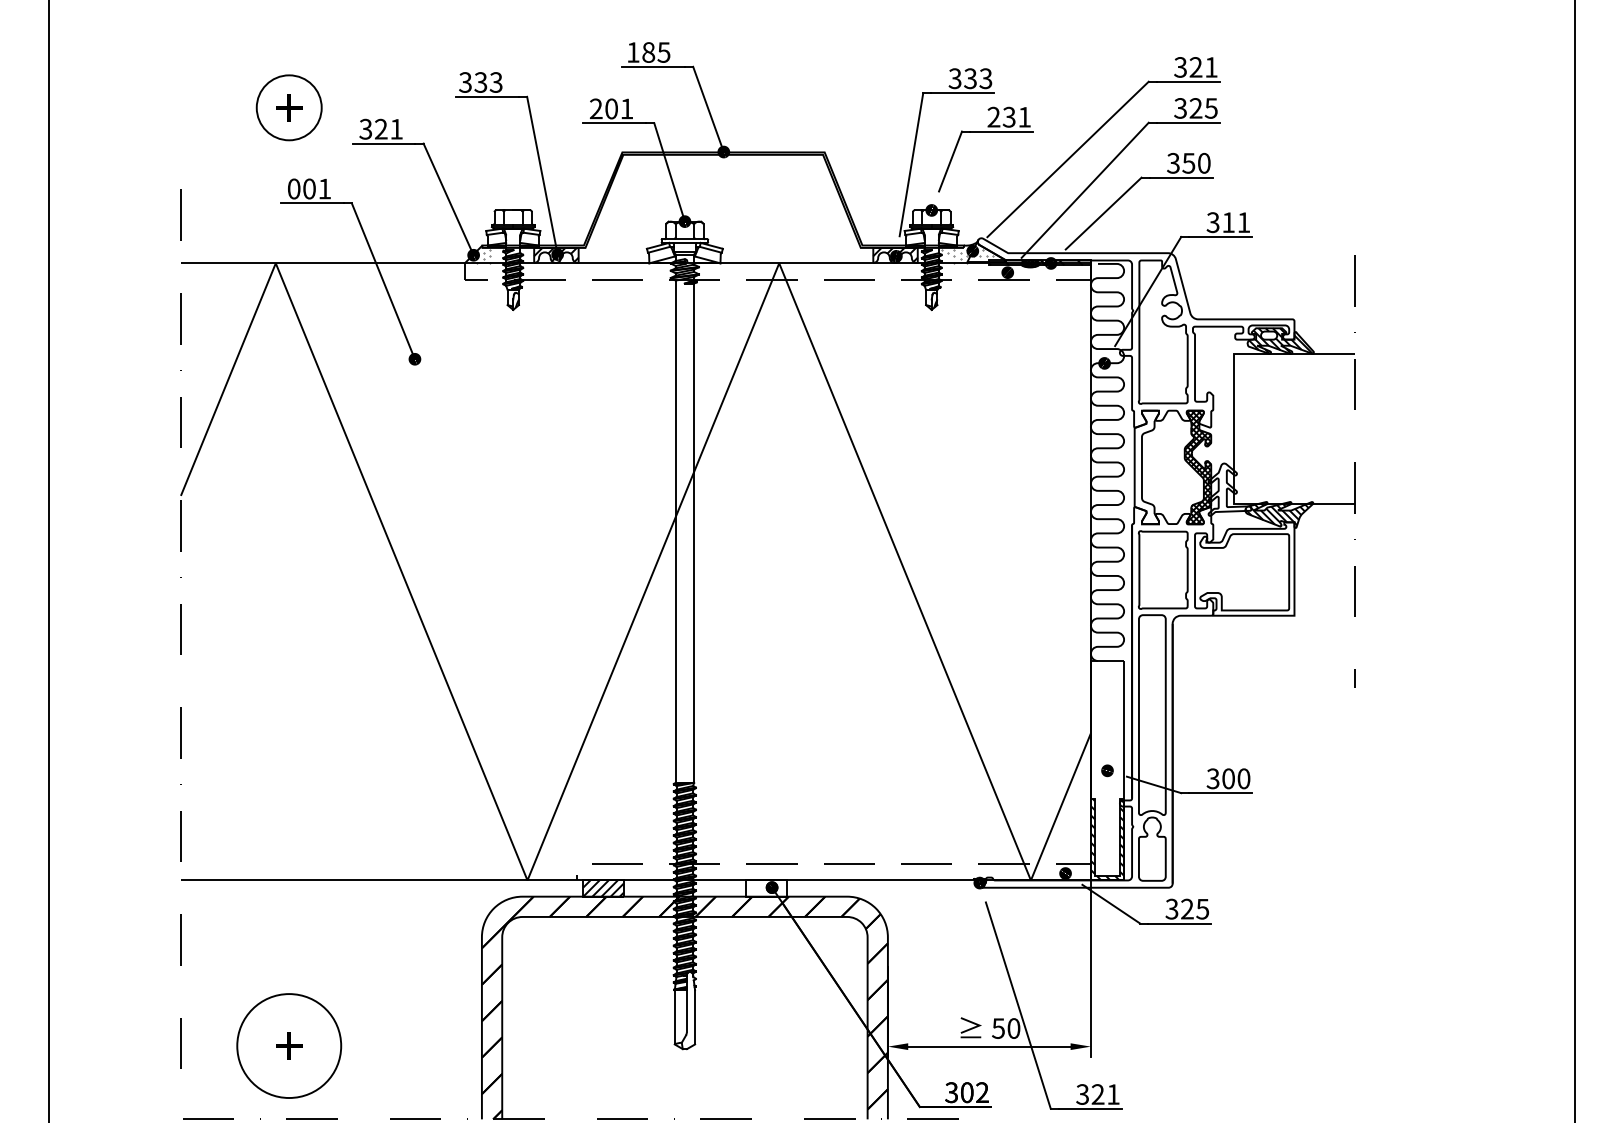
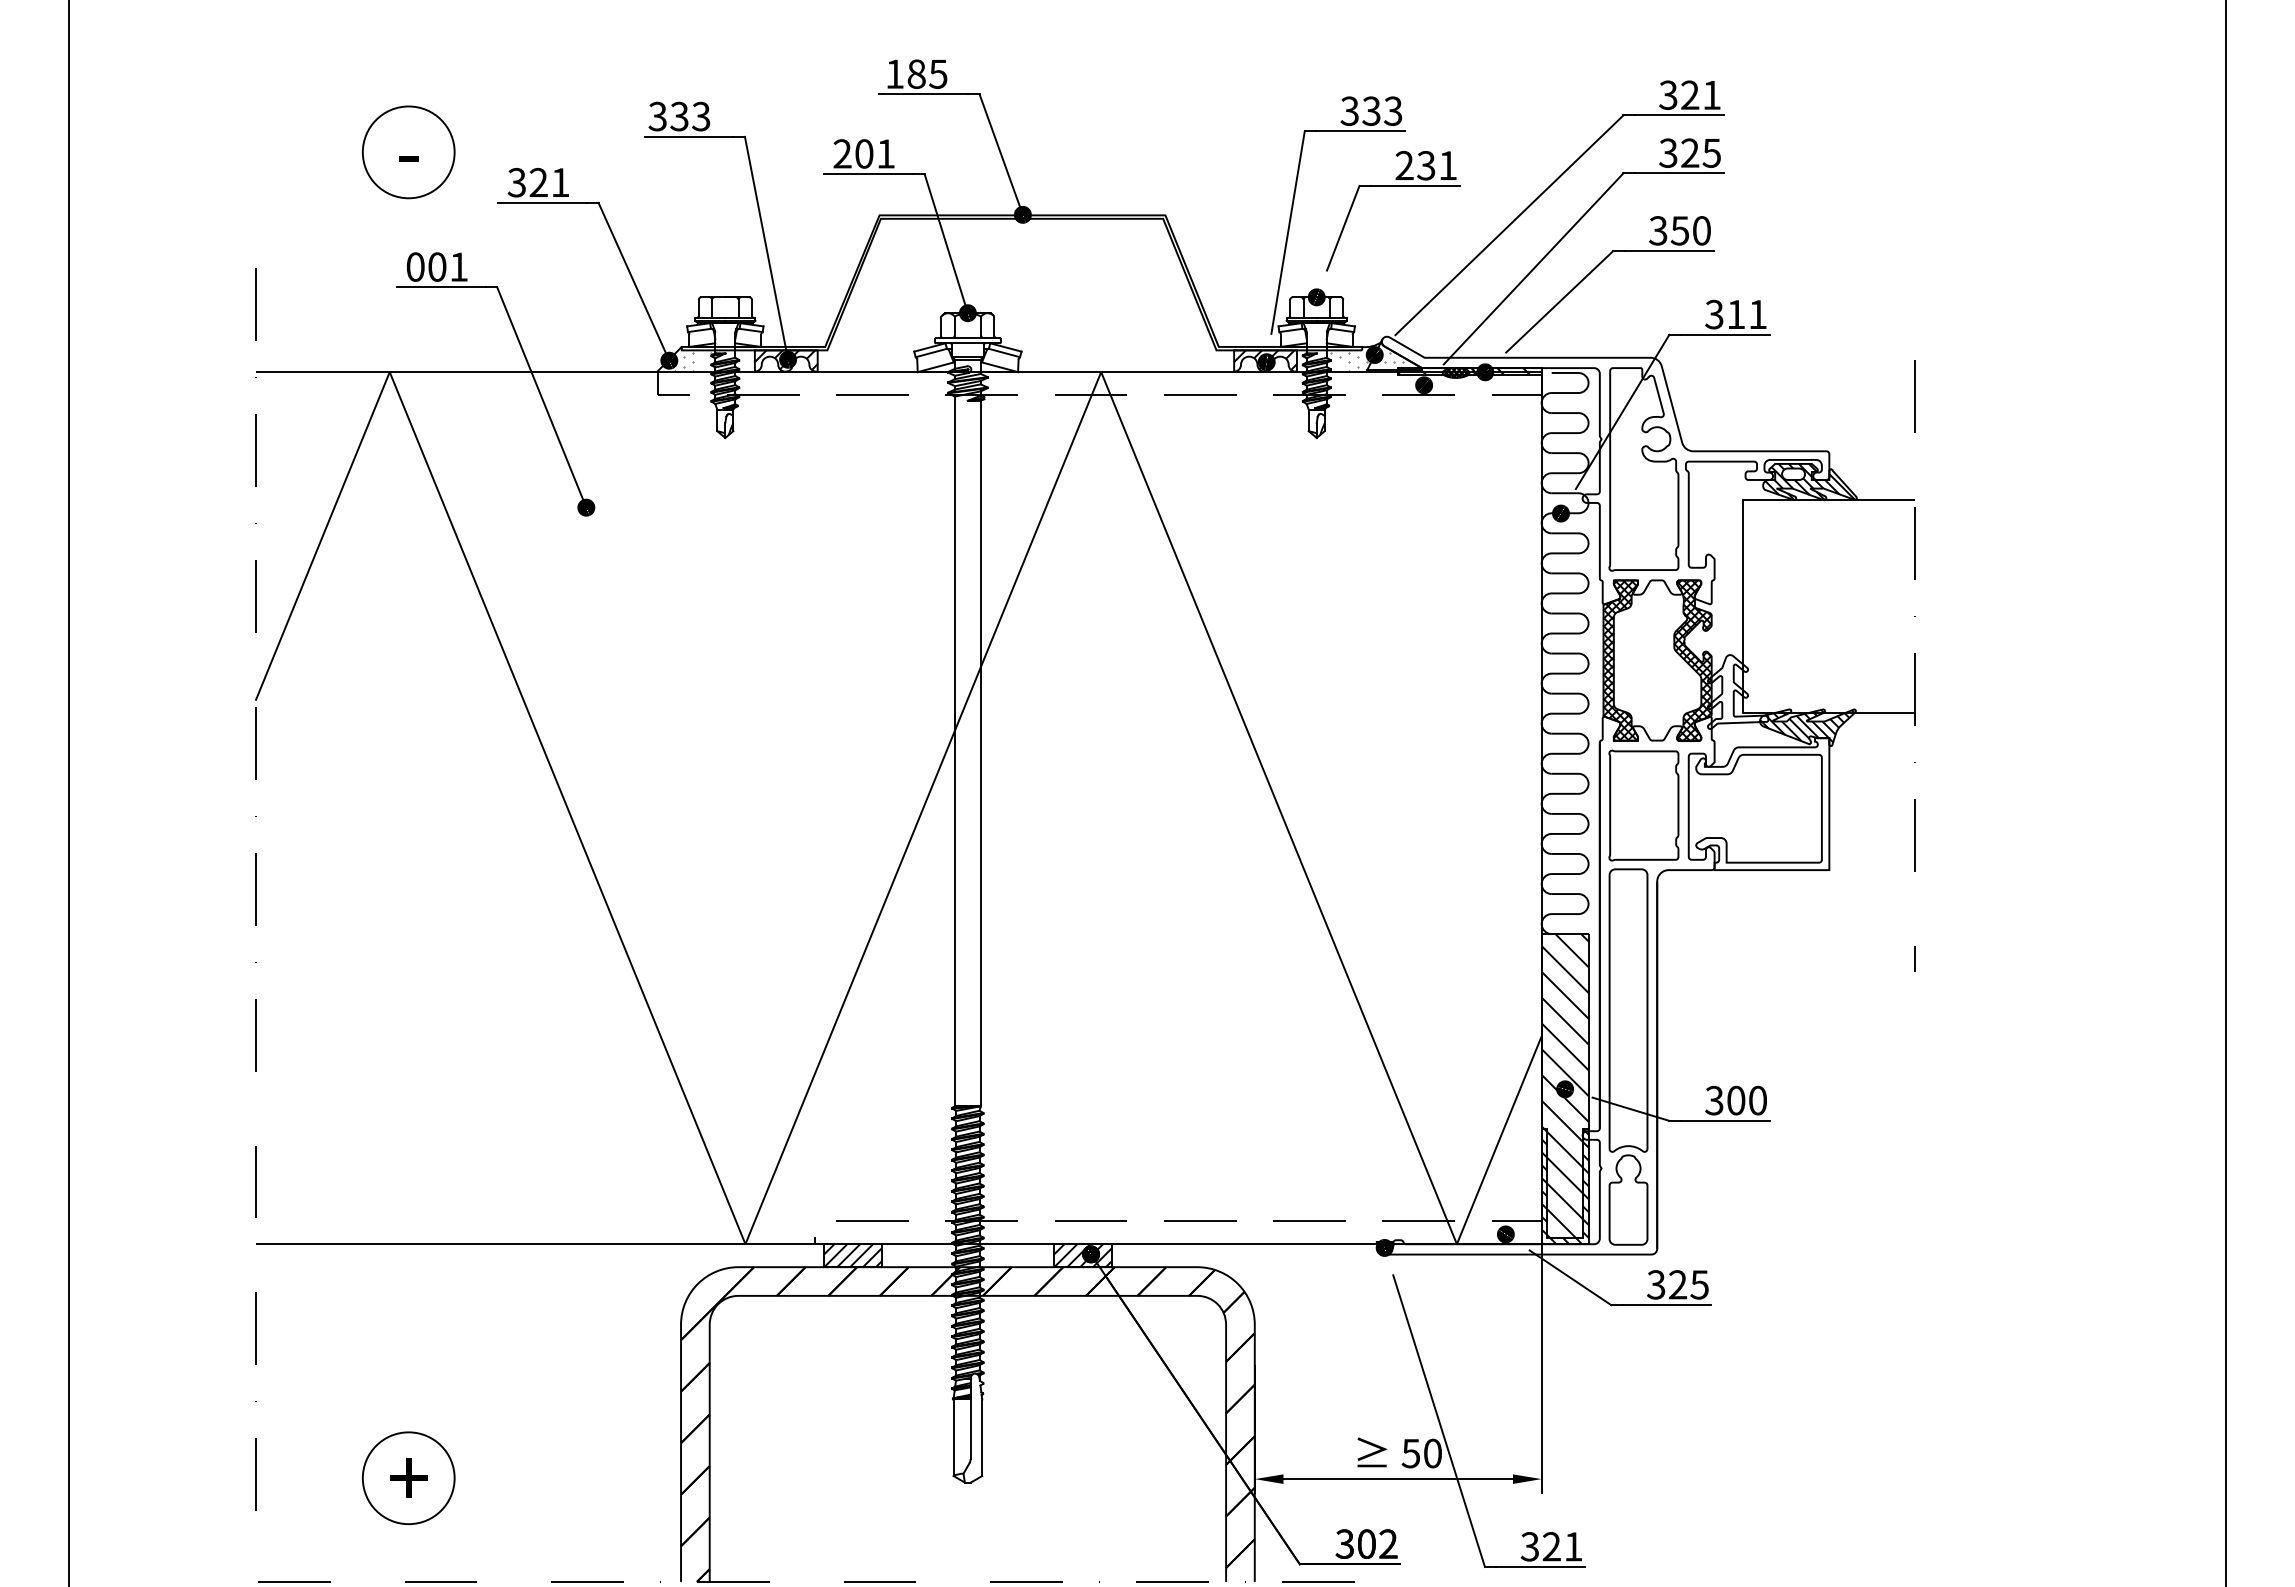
text: (289, 107) -> (408, 151), + -> -
hatch: (1146, 467) -> (1620, 660), added
hatch: (1107, 768) -> (1564, 1086), added
hatch: (766, 888) -> (1082, 1255), added
circle: (289, 1046) -> (408, 1478), size x0.62

